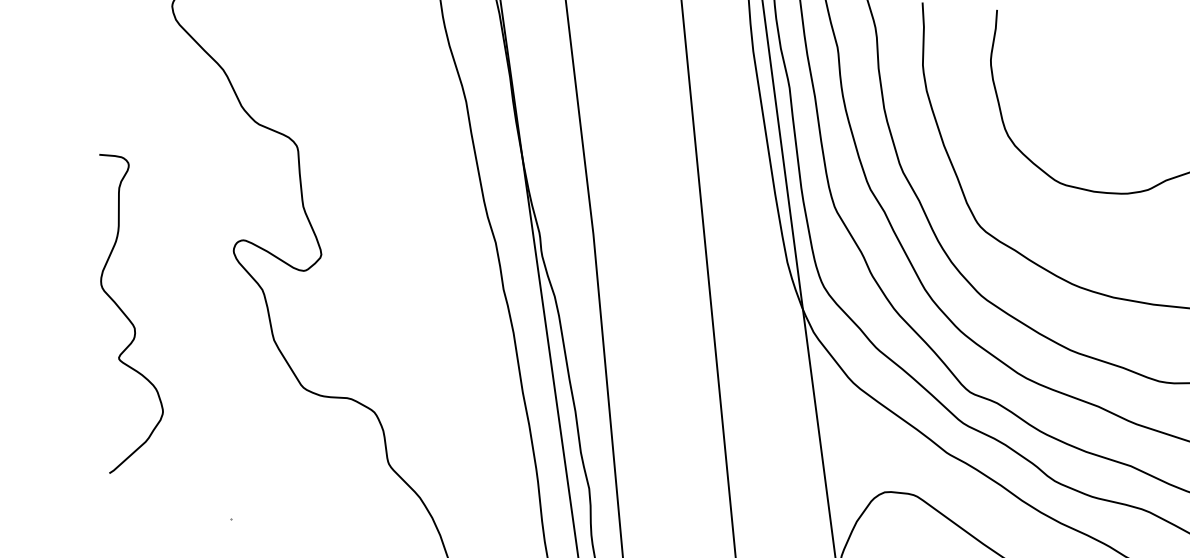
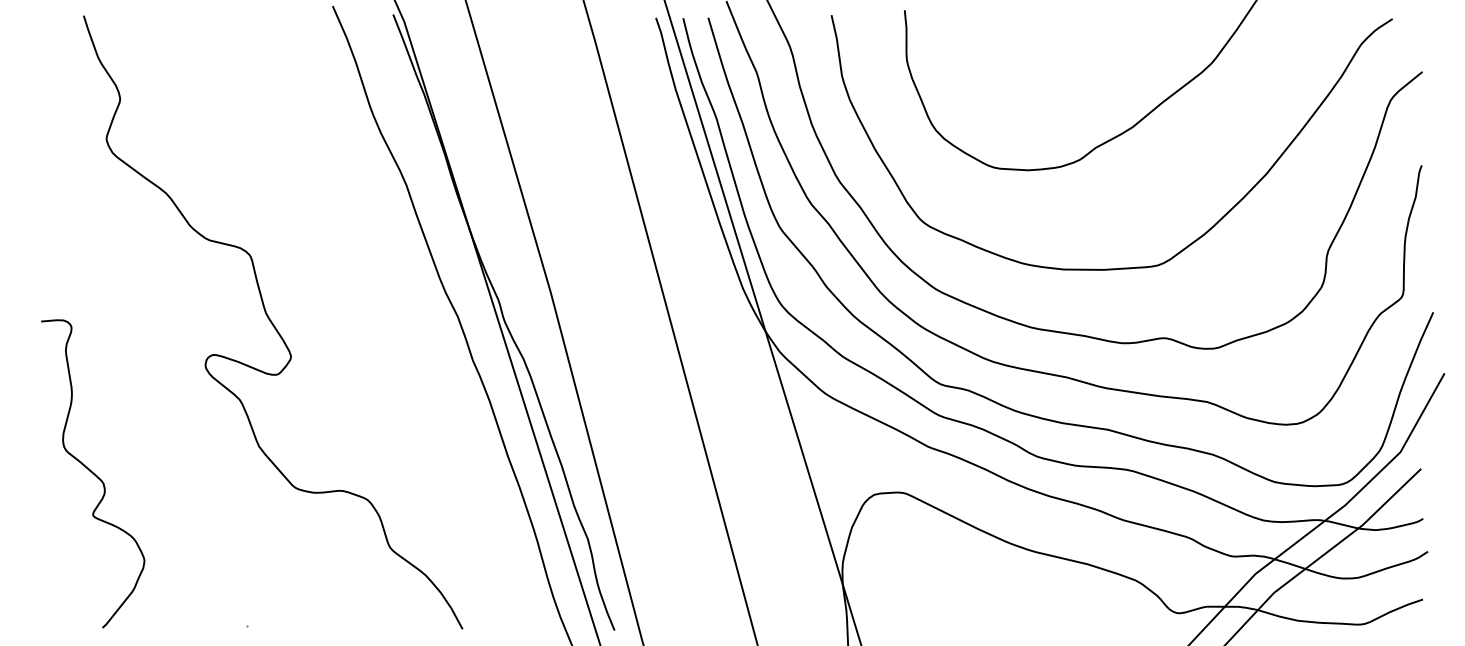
curve: (126, 316) -> (93, 473), moved

